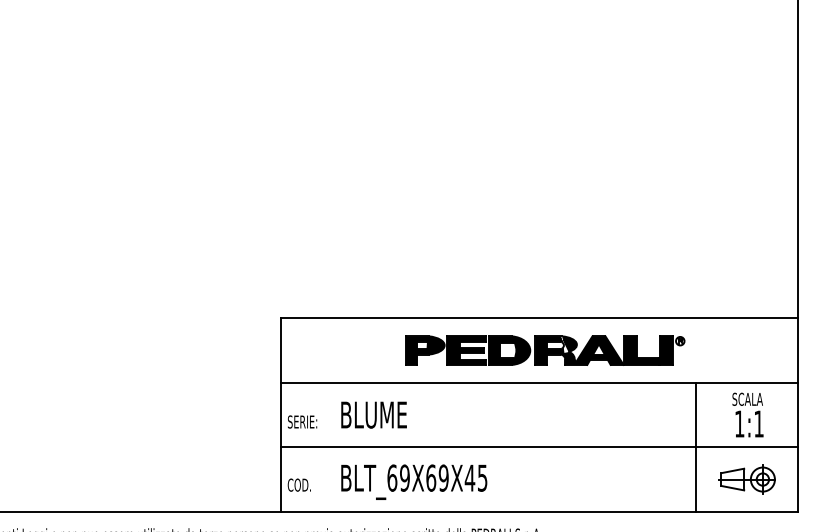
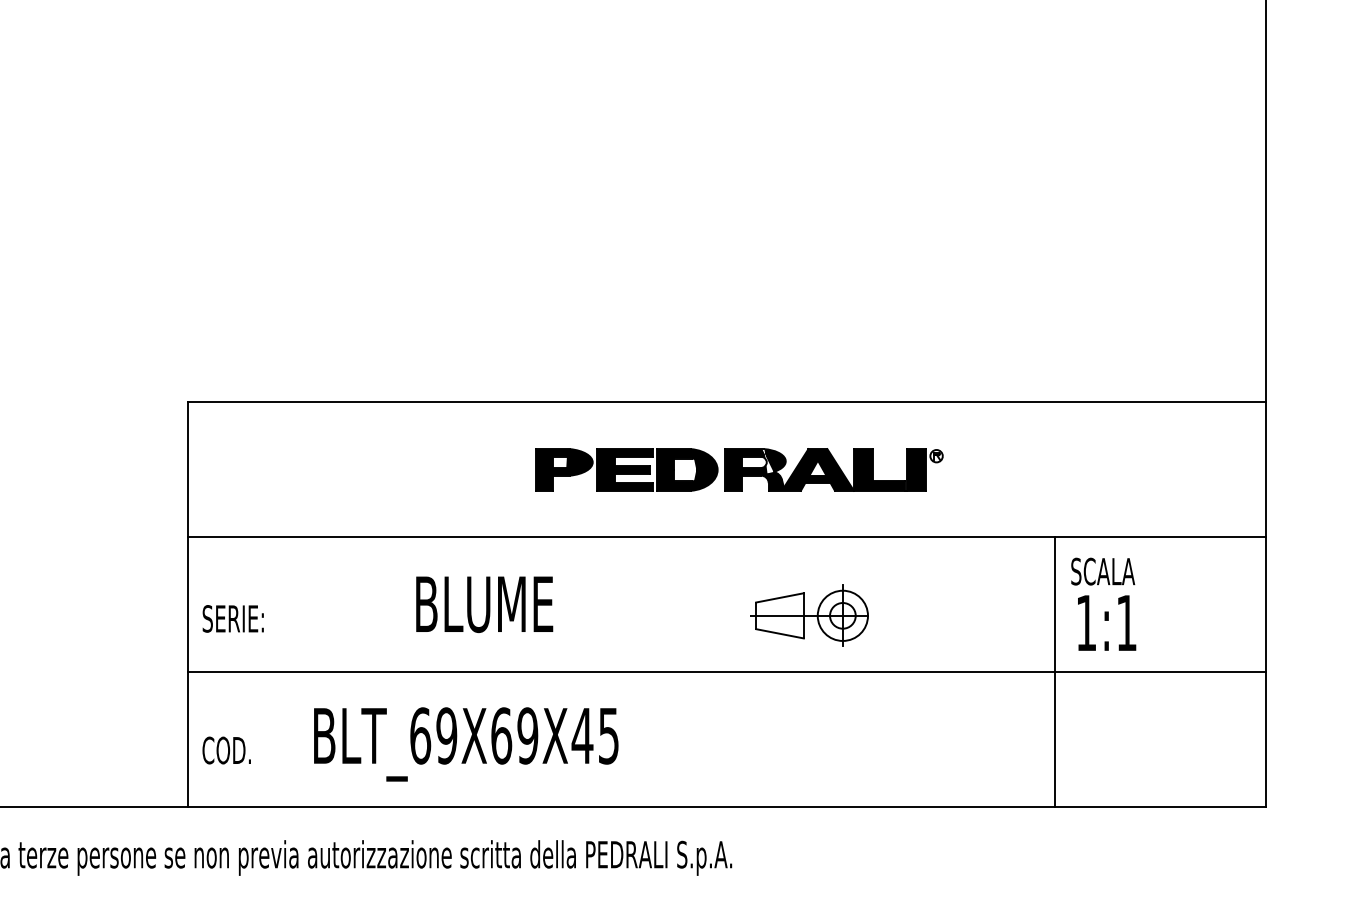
part: (545, 350) -> (739, 469), size x0.7
text: (373, 414) -> (483, 603), moved
text: (747, 414) -> (1102, 603), moved
part: (746, 479) -> (808, 615), moved

